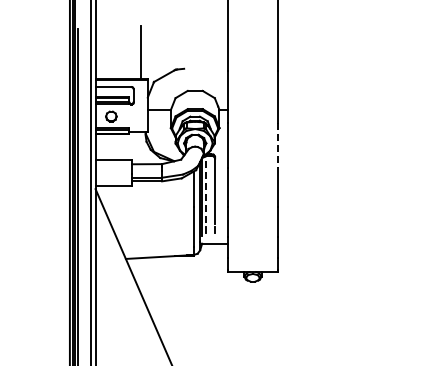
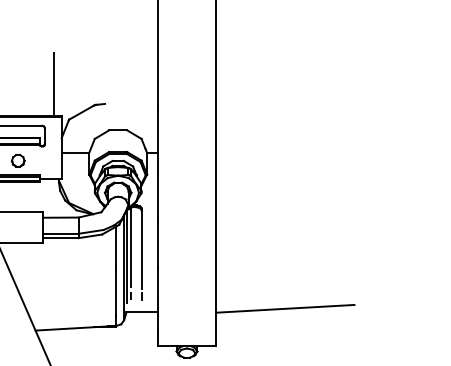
line: (277, 145) -> (216, 195), dashed -> solid
line: (206, 188) -> (131, 246), dashed -> solid
line: (335, 240) -> (285, 308), added

